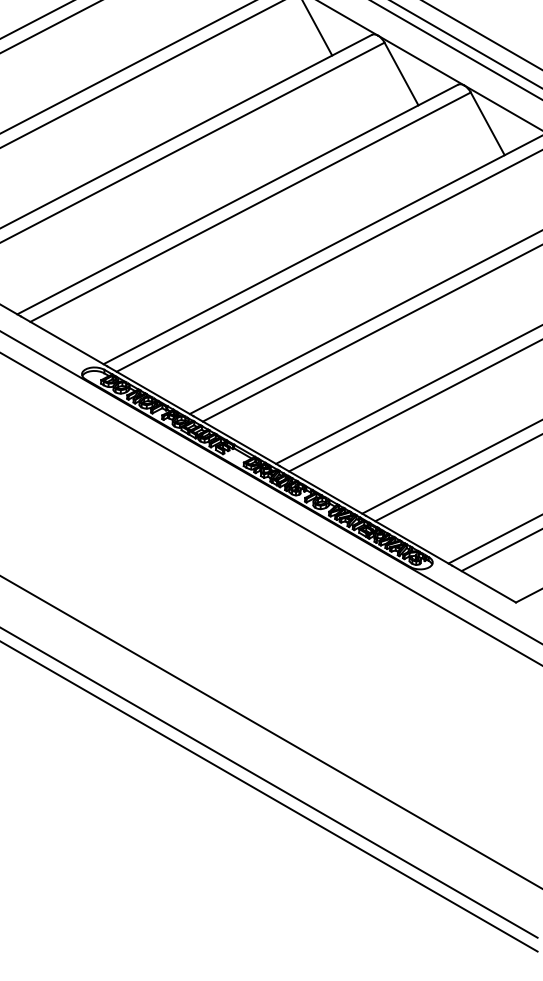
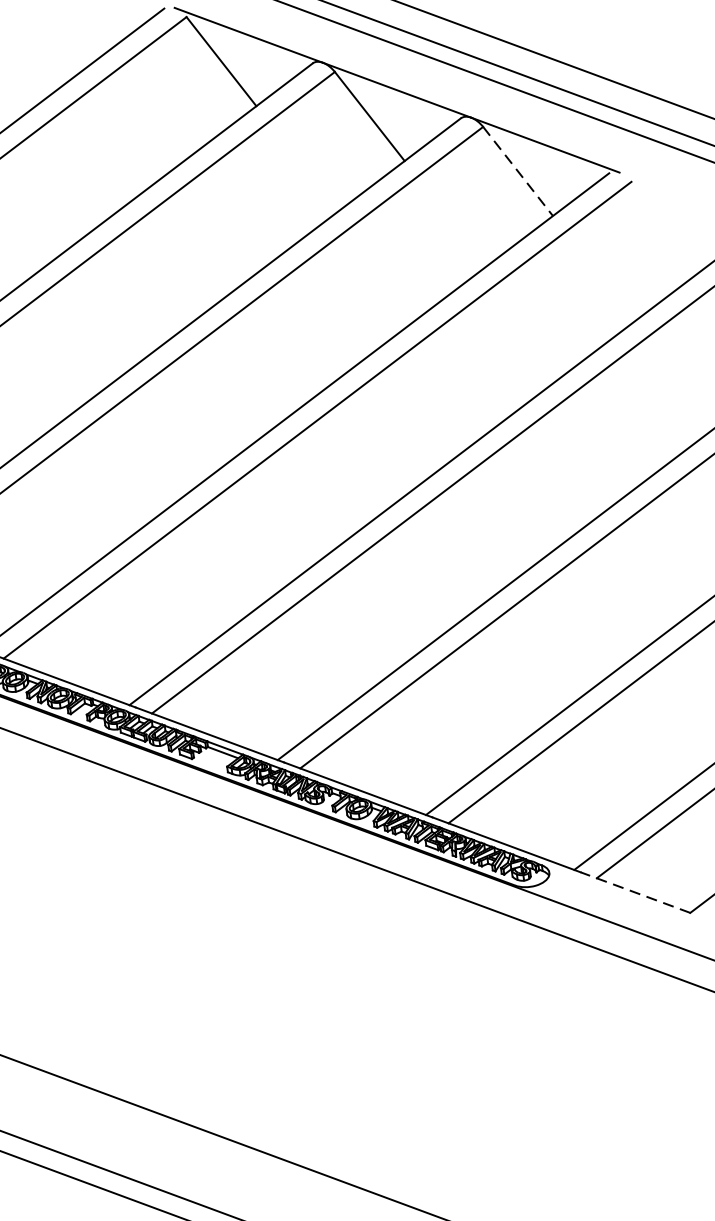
line: (487, 123) -> (517, 170), solid -> dashed
line: (484, 584) -> (636, 893), solid -> dashed

